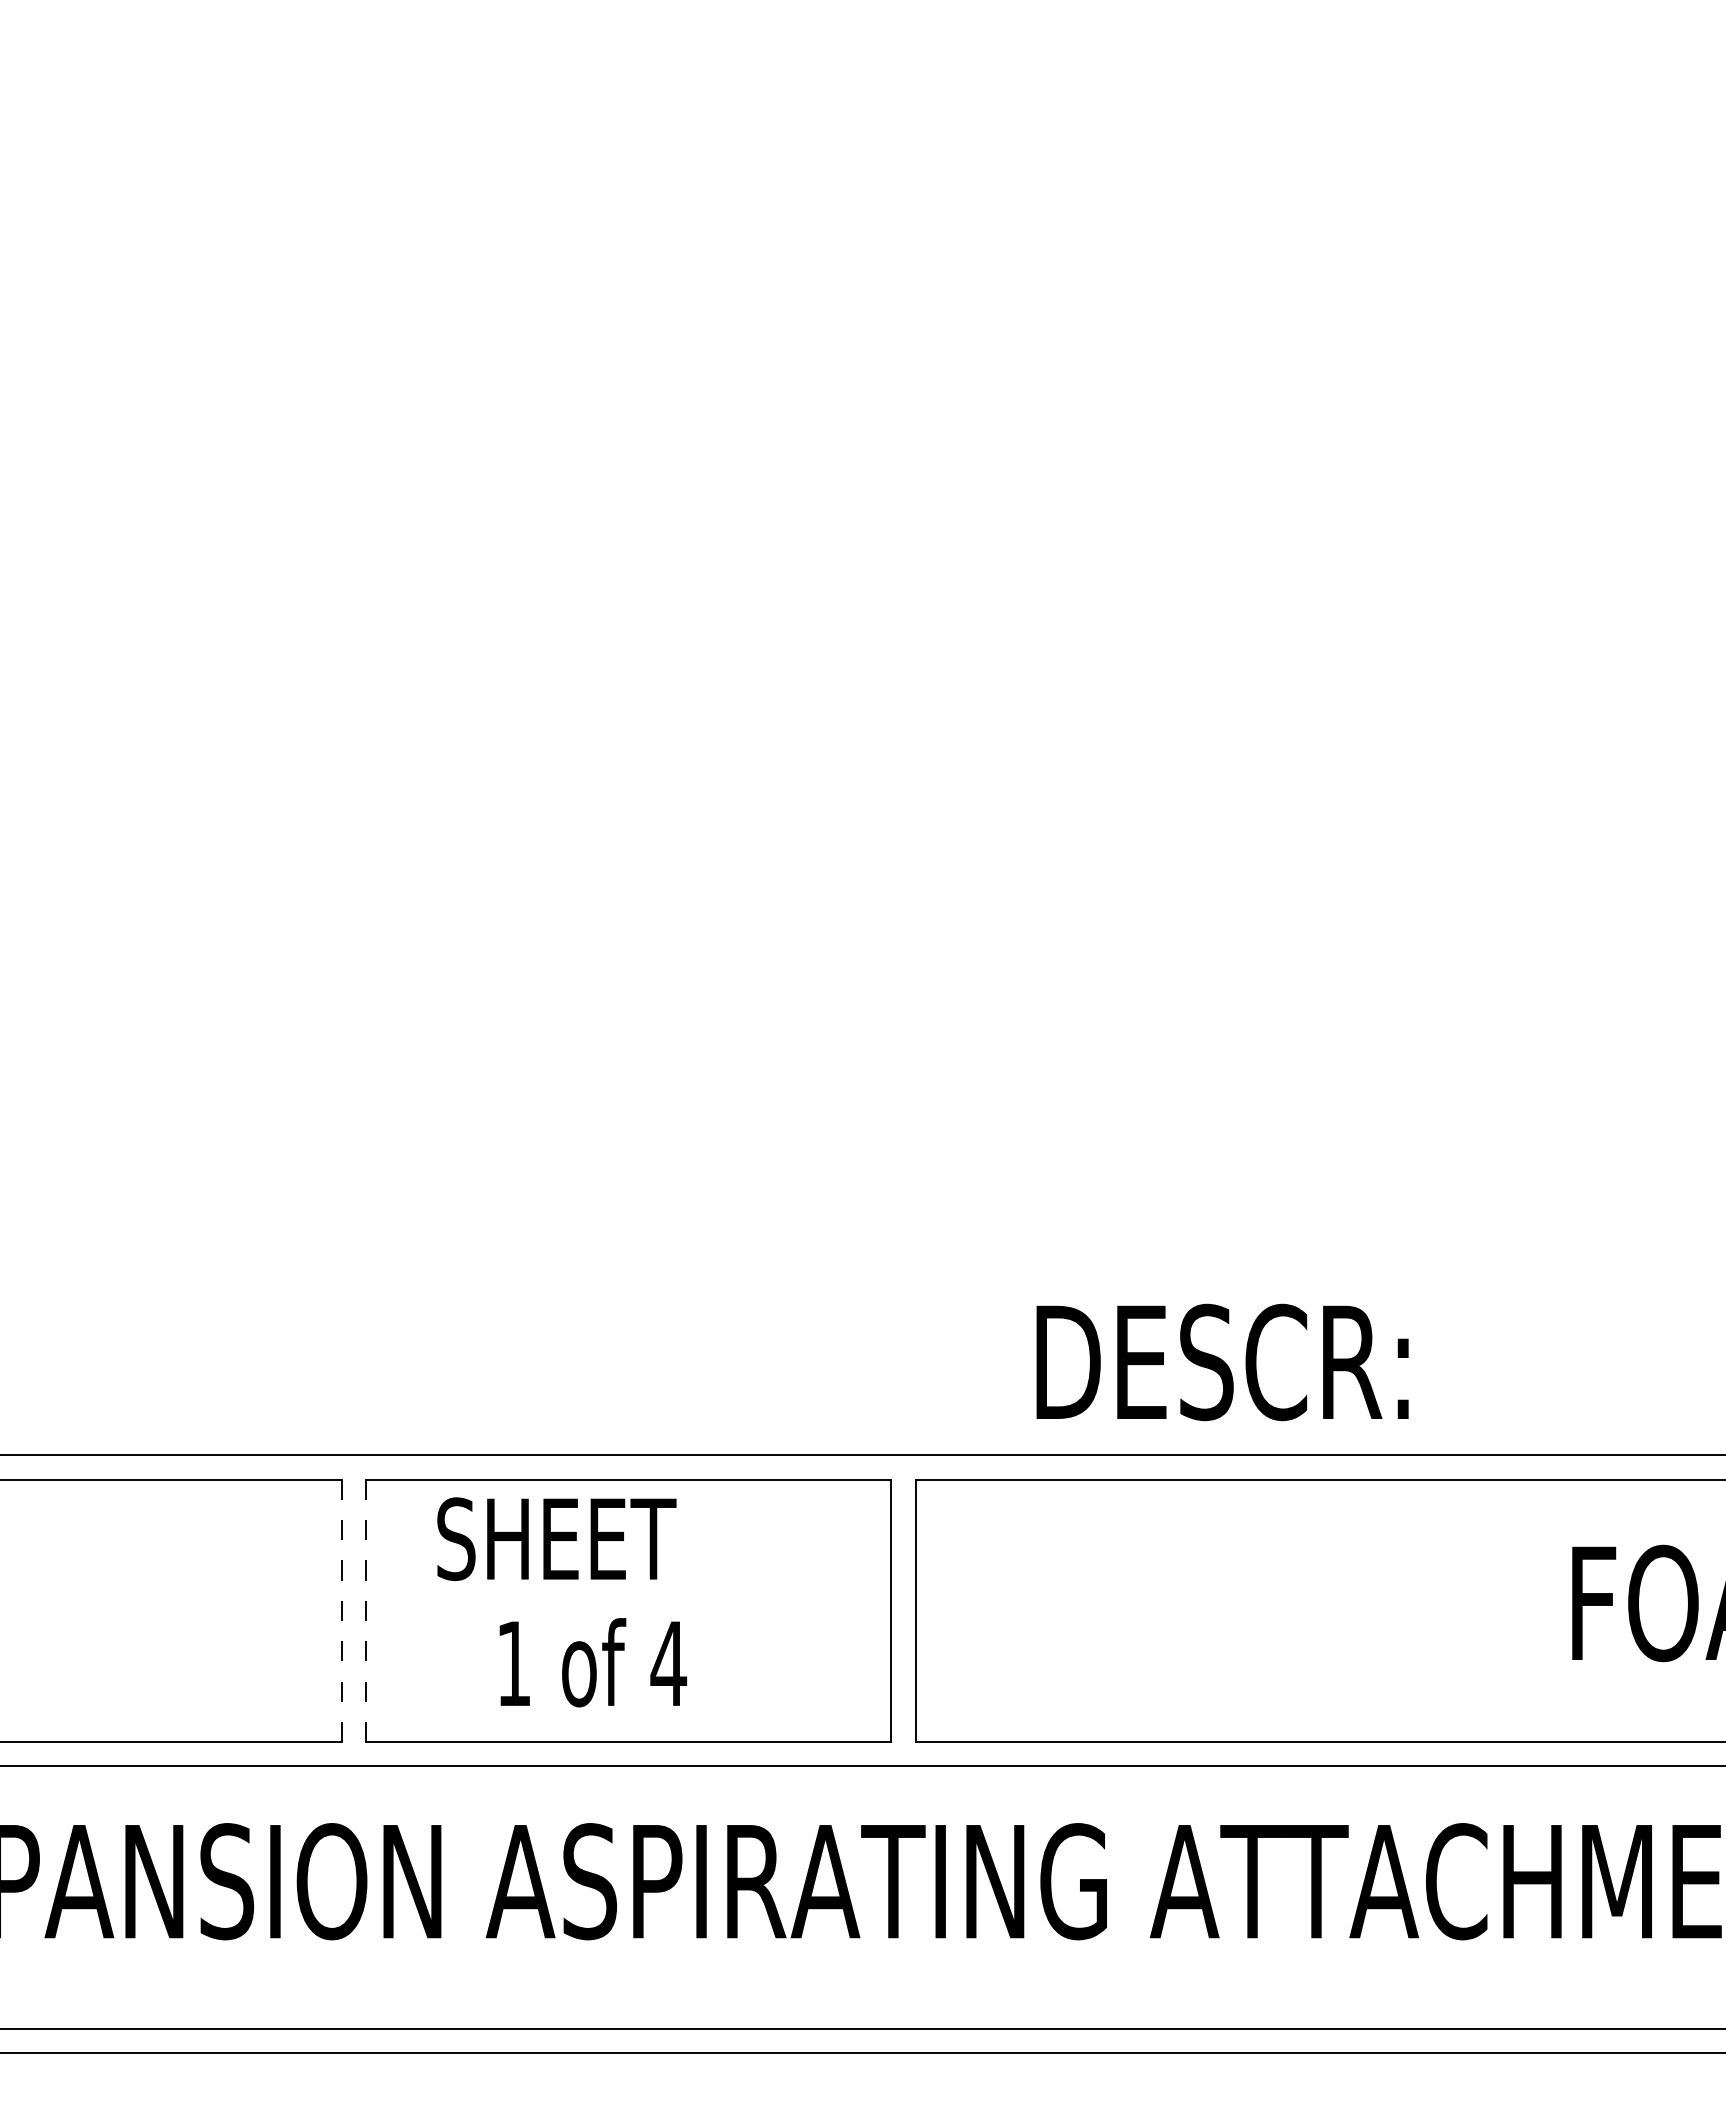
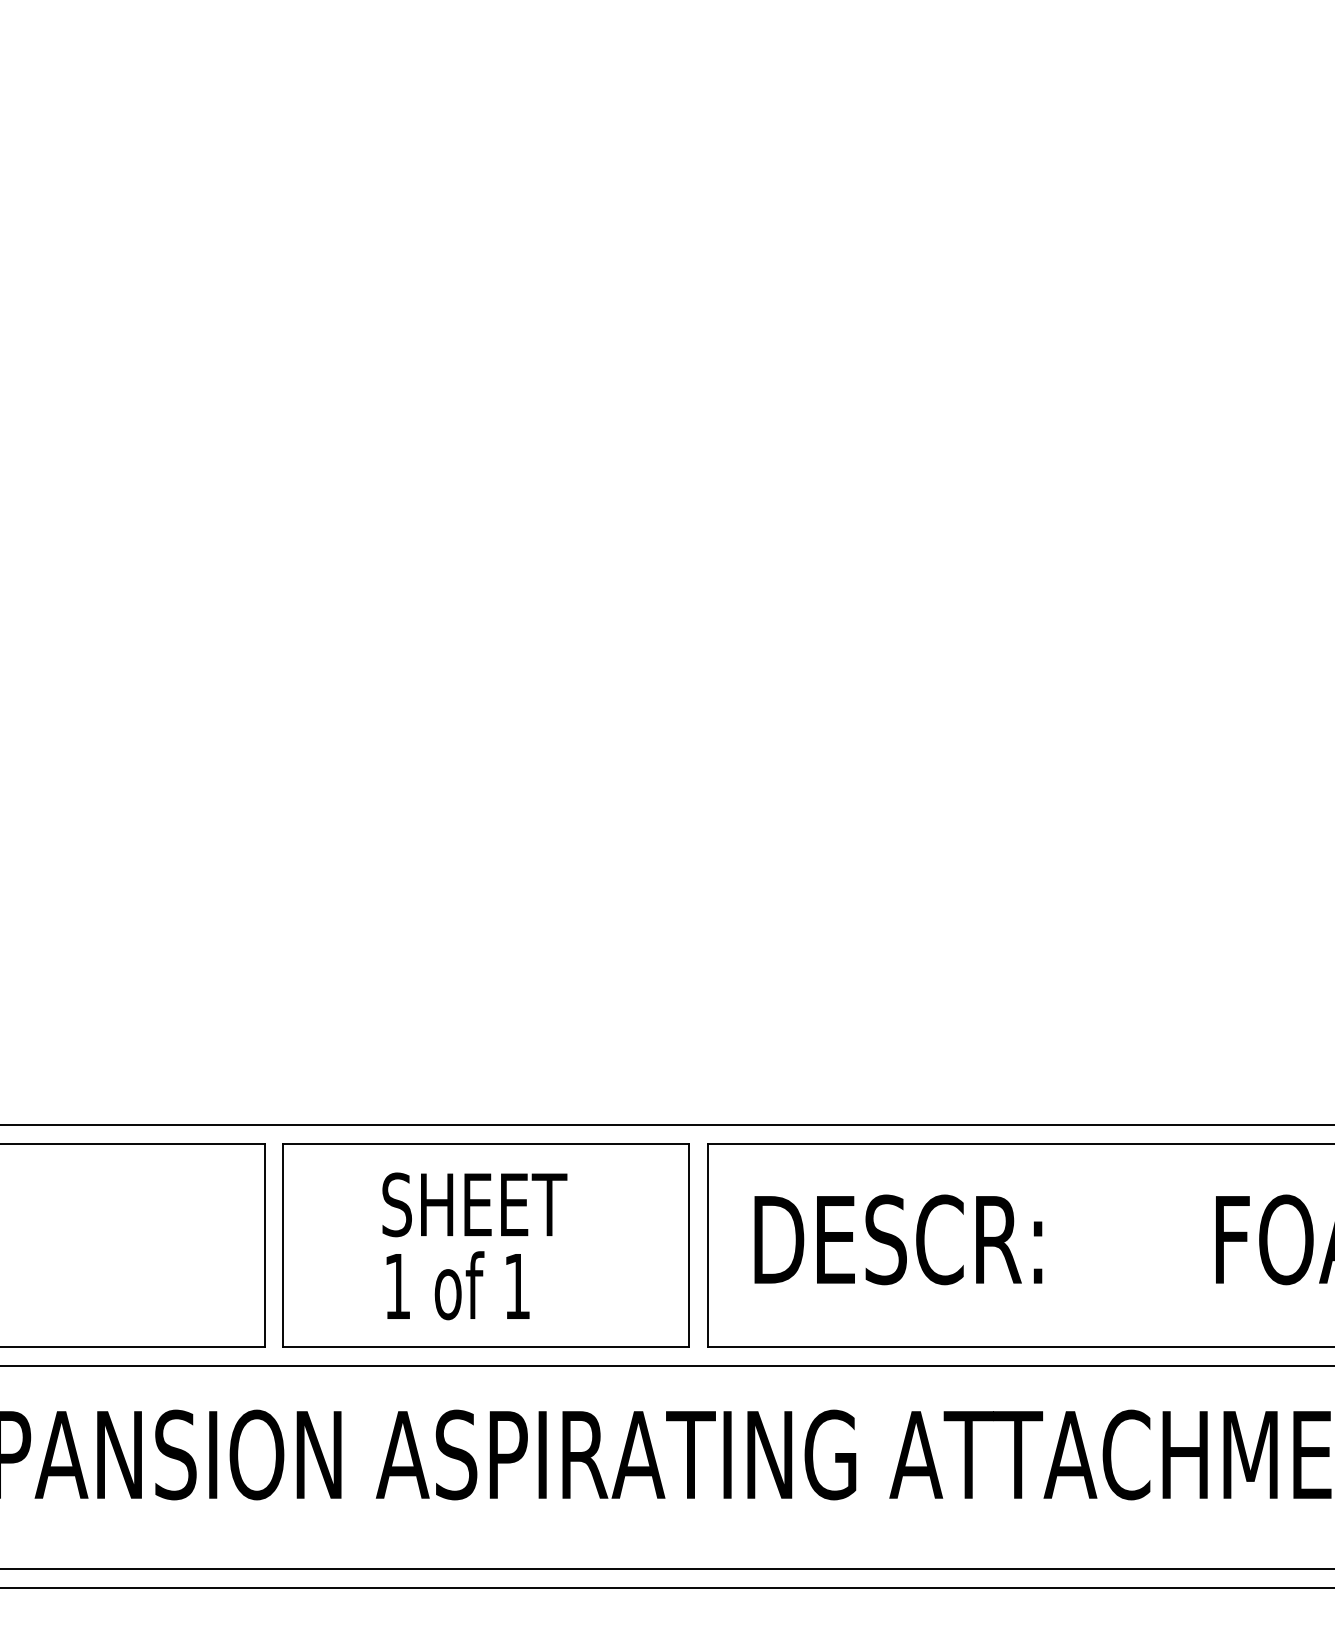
text: (1222, 1362) -> (898, 1239), moved
text: (556, 1539) -> (474, 1205), moved
line: (341, 1611) -> (264, 1246), dashed -> solid
line: (366, 1611) -> (283, 1246), dashed -> solid
text: (668, 1663) -> (517, 1286), 4 -> 1

